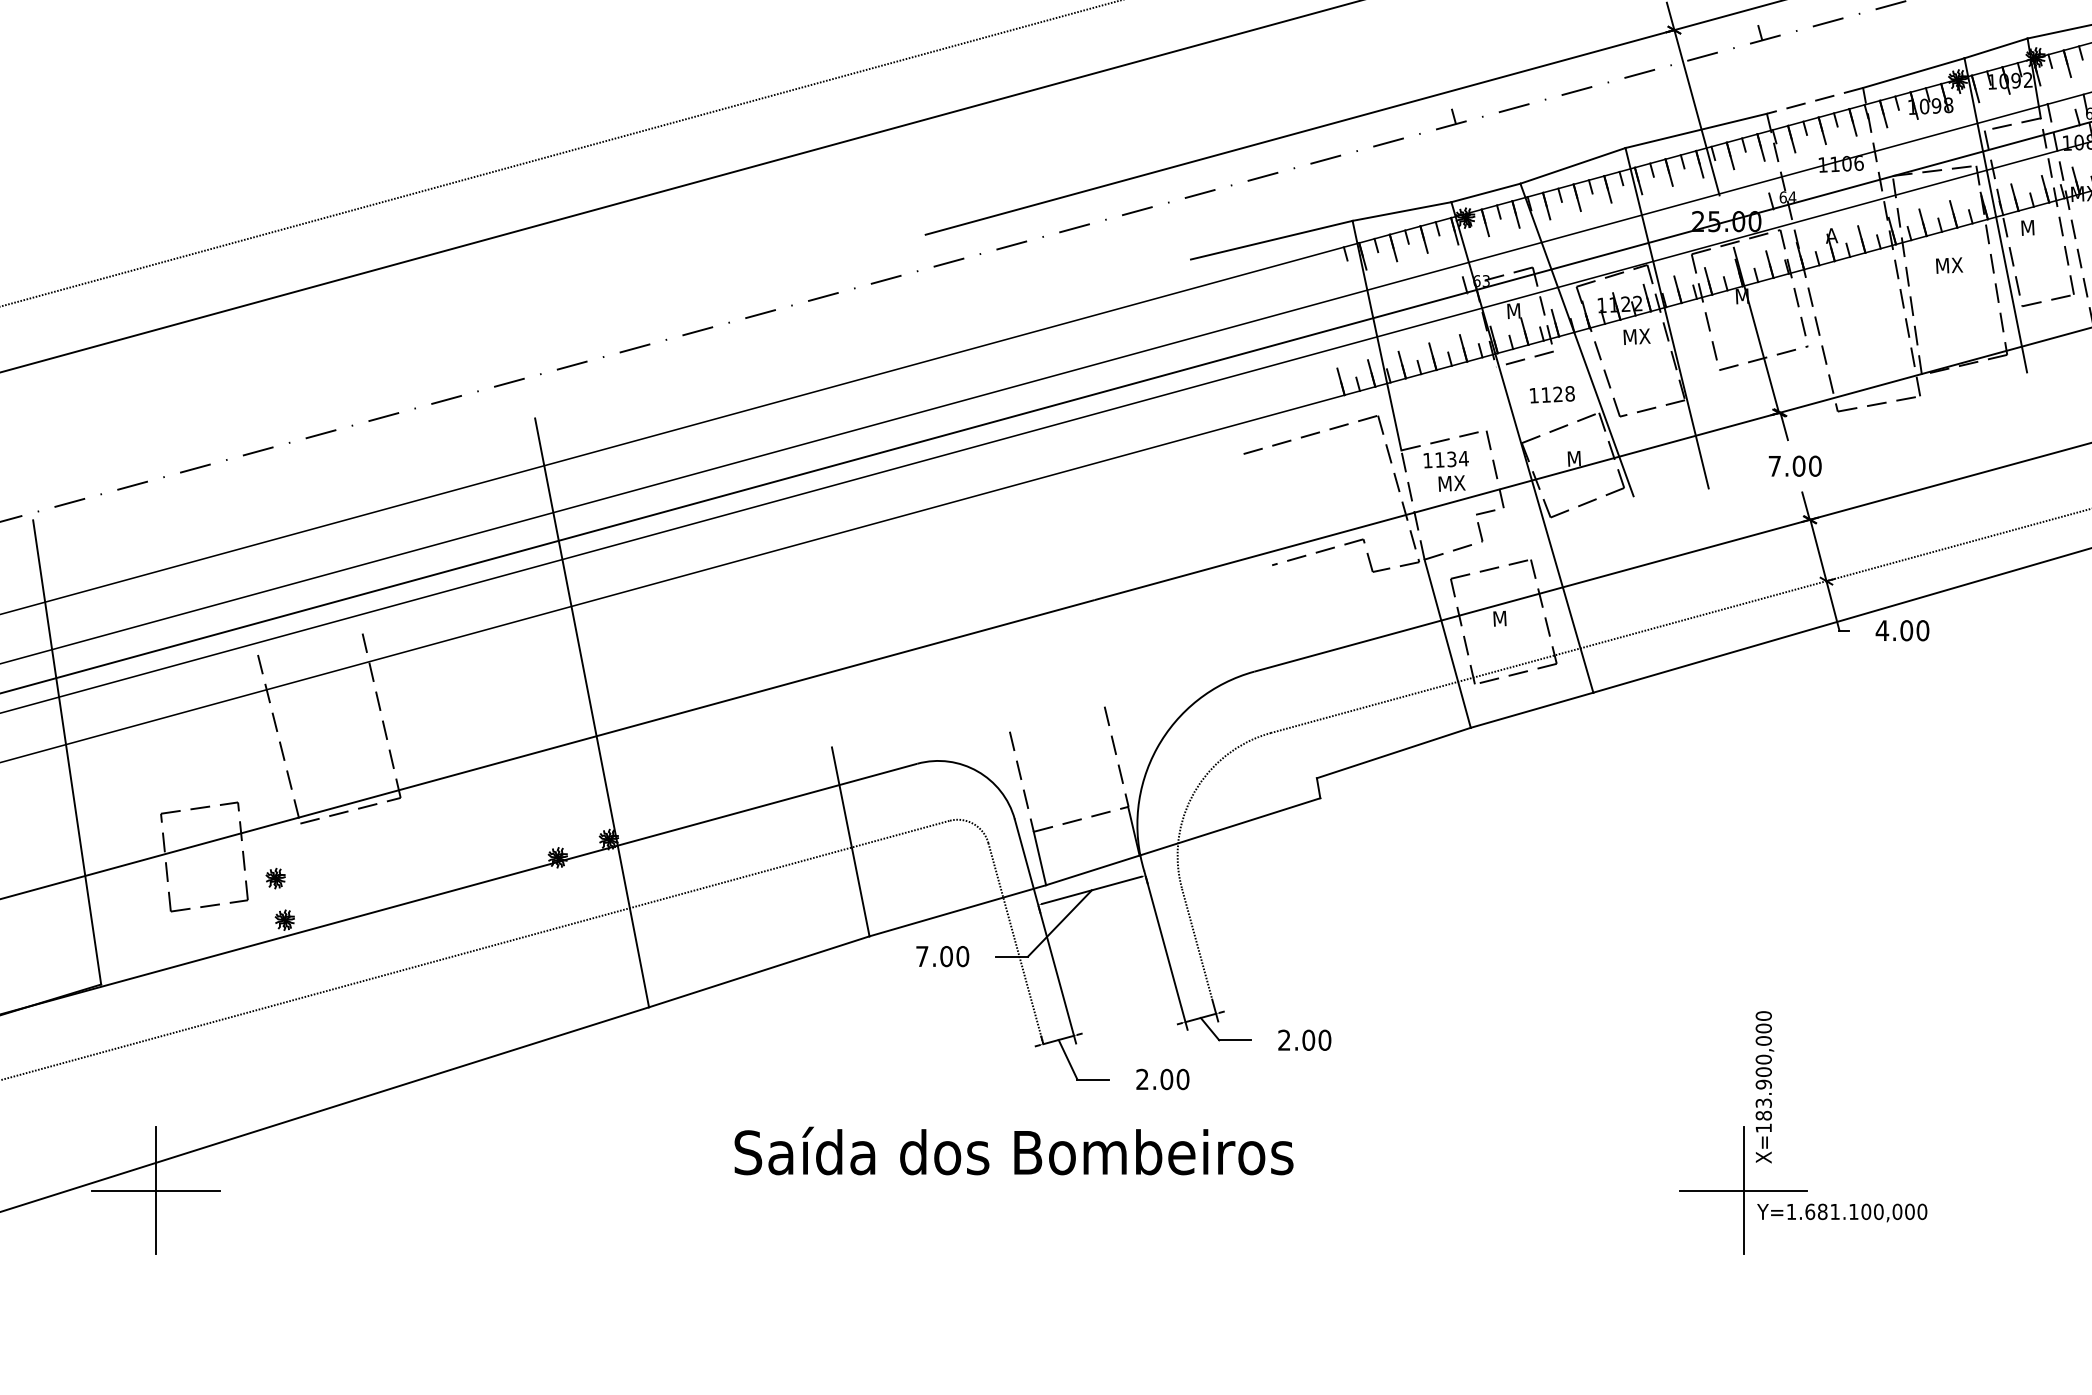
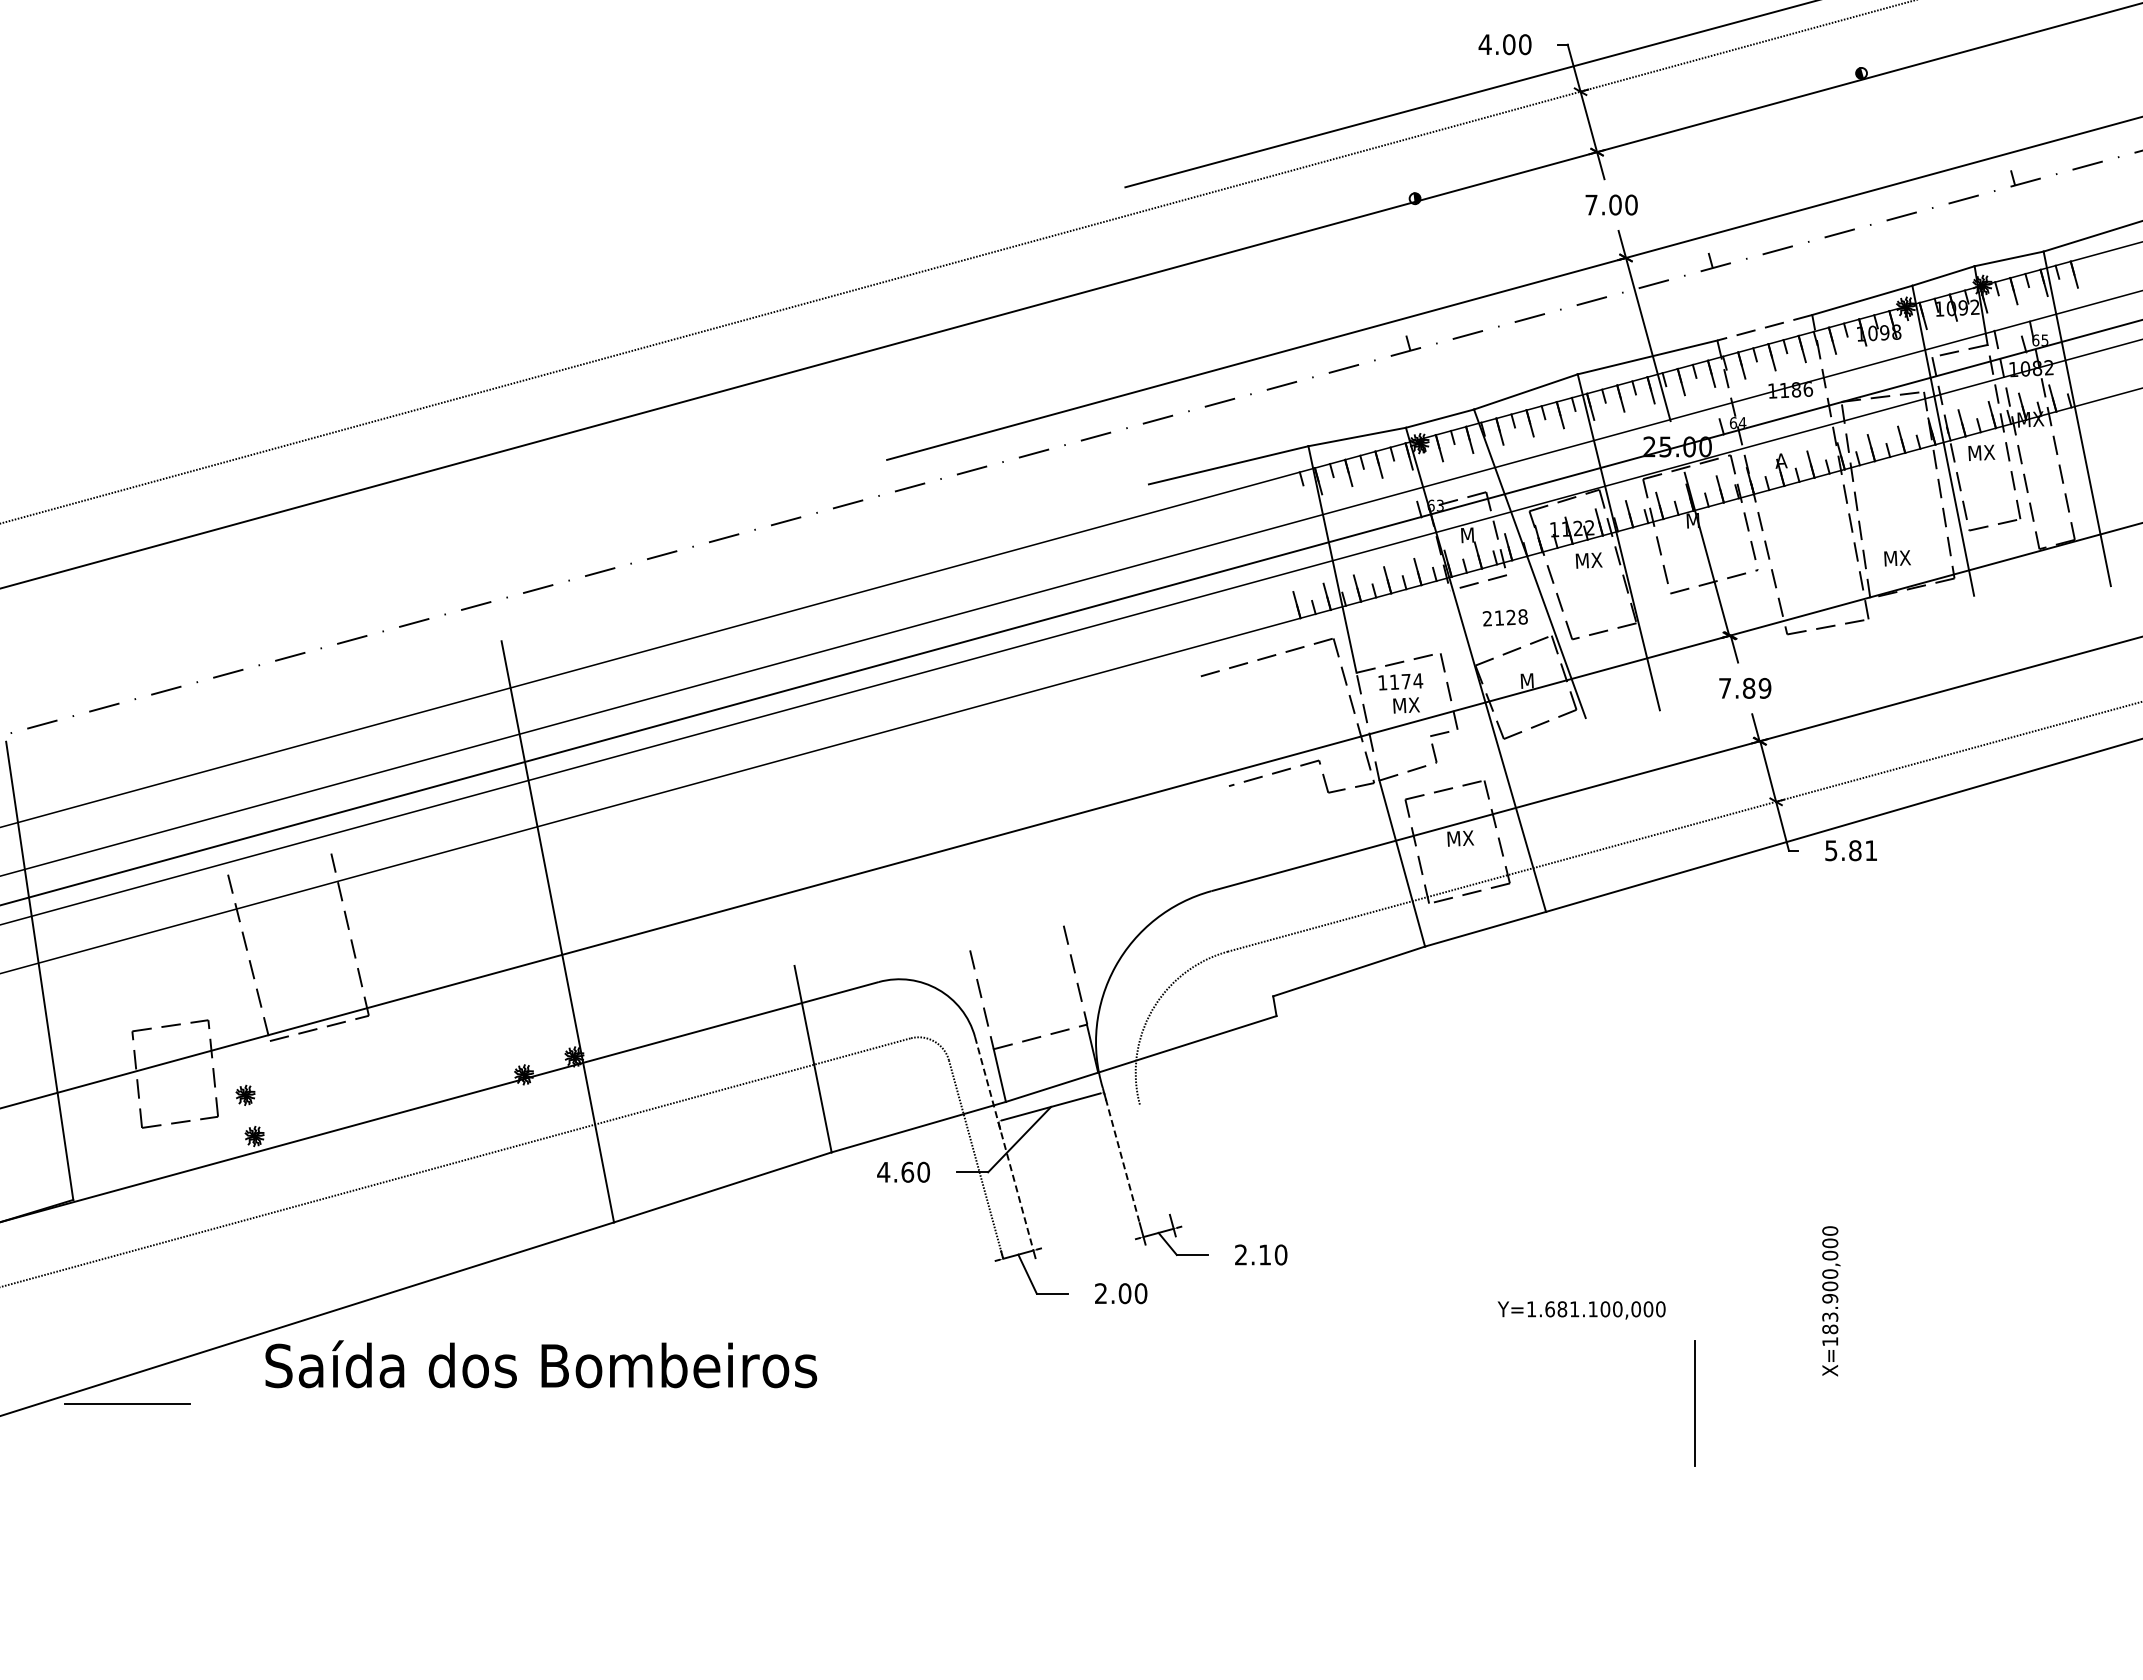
text: (1847, 163) -> (1796, 389), 1106 -> 1186
text: (2042, 227) -> (1989, 452), M -> MX
text: (1949, 265) -> (1897, 558), moved
text: (1534, 395) -> (1487, 618), 1128 -> 2128
text: (1450, 459) -> (1405, 681), 1134 -> 1174
text: (1806, 466) -> (1756, 688), 7.00 -> 7.89
text: (1514, 617) -> (1468, 837), M -> MX
text: (1901, 630) -> (1850, 850), 4.00 -> 5.81
line: (1044, 927) -> (1004, 1143), solid -> dashed
line: (1163, 939) -> (1121, 1155), solid -> dashed
line: (1196, 943) -> (1154, 1159), removed
text: (934, 955) -> (895, 1171), 7.00 -> 4.60
text: (1308, 1039) -> (1264, 1254), 2.00 -> 2.10
text: (1765, 1087) -> (1831, 1301), moved
text: (1014, 1151) -> (541, 1364), moved
line: (156, 1190) -> (127, 1403), removed
line: (1743, 1190) -> (1694, 1403), removed
text: (1842, 1213) -> (1581, 1310), moved

